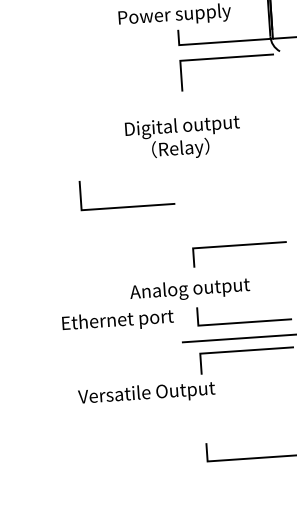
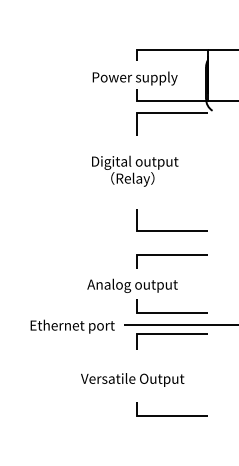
part: (127, 206) -> (171, 230), moved
text: (117, 320) -> (72, 326), moved
text: (146, 393) -> (132, 379), moved

